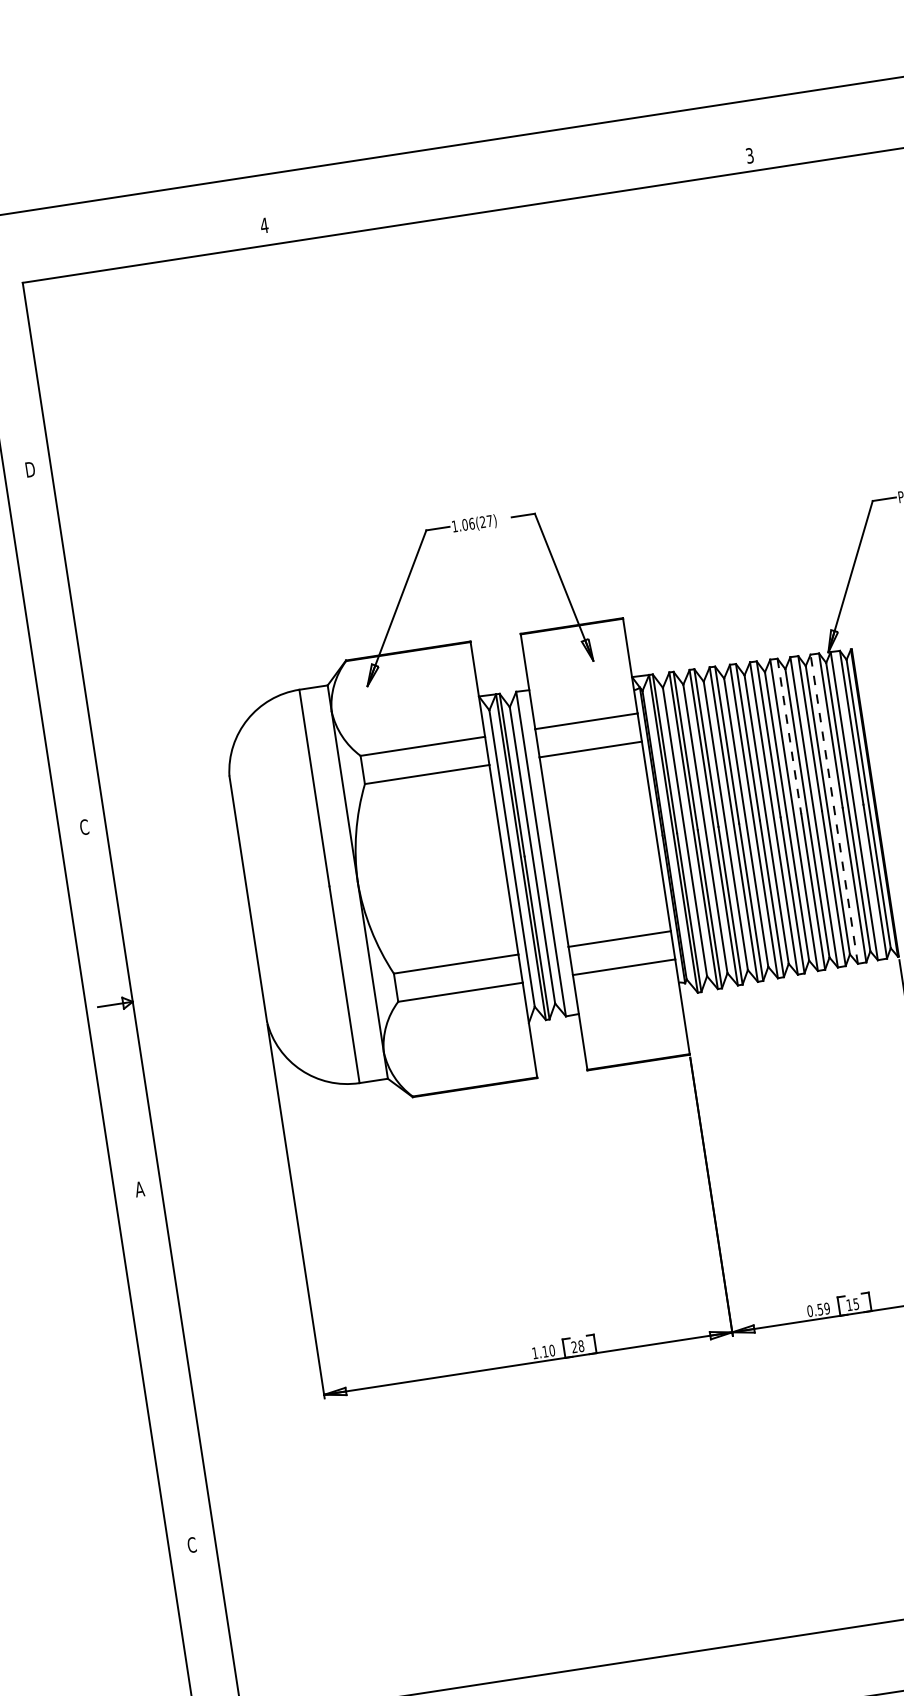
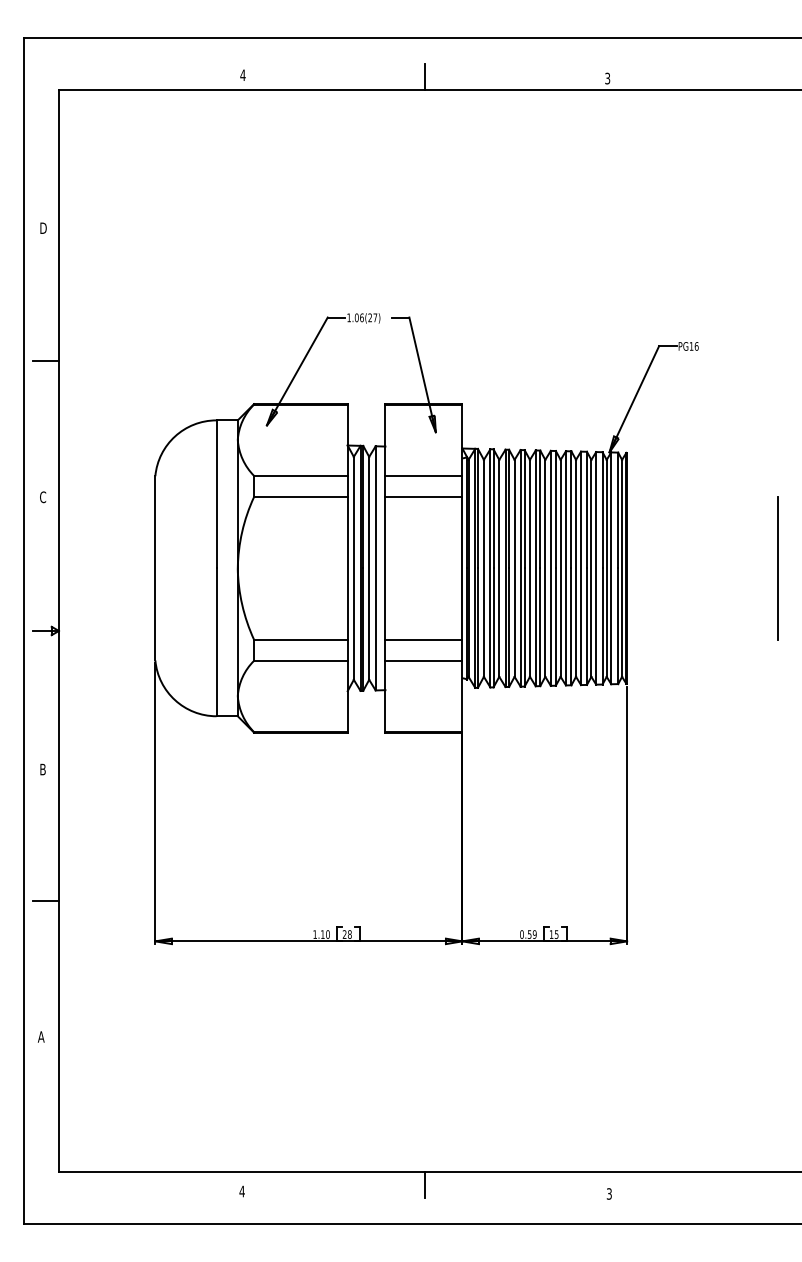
line: (507, 191) -> (425, 77), added
line: (59, 644) -> (45, 360), added
line: (789, 737) -> (571, 510), dashed -> solid
line: (834, 808) -> (596, 567), dashed -> solid
text: (139, 1189) -> (42, 769), A -> B
line: (169, 1364) -> (45, 901), added
text: (190, 1544) -> (40, 1036), C -> A
line: (732, 1663) -> (425, 1184), added

